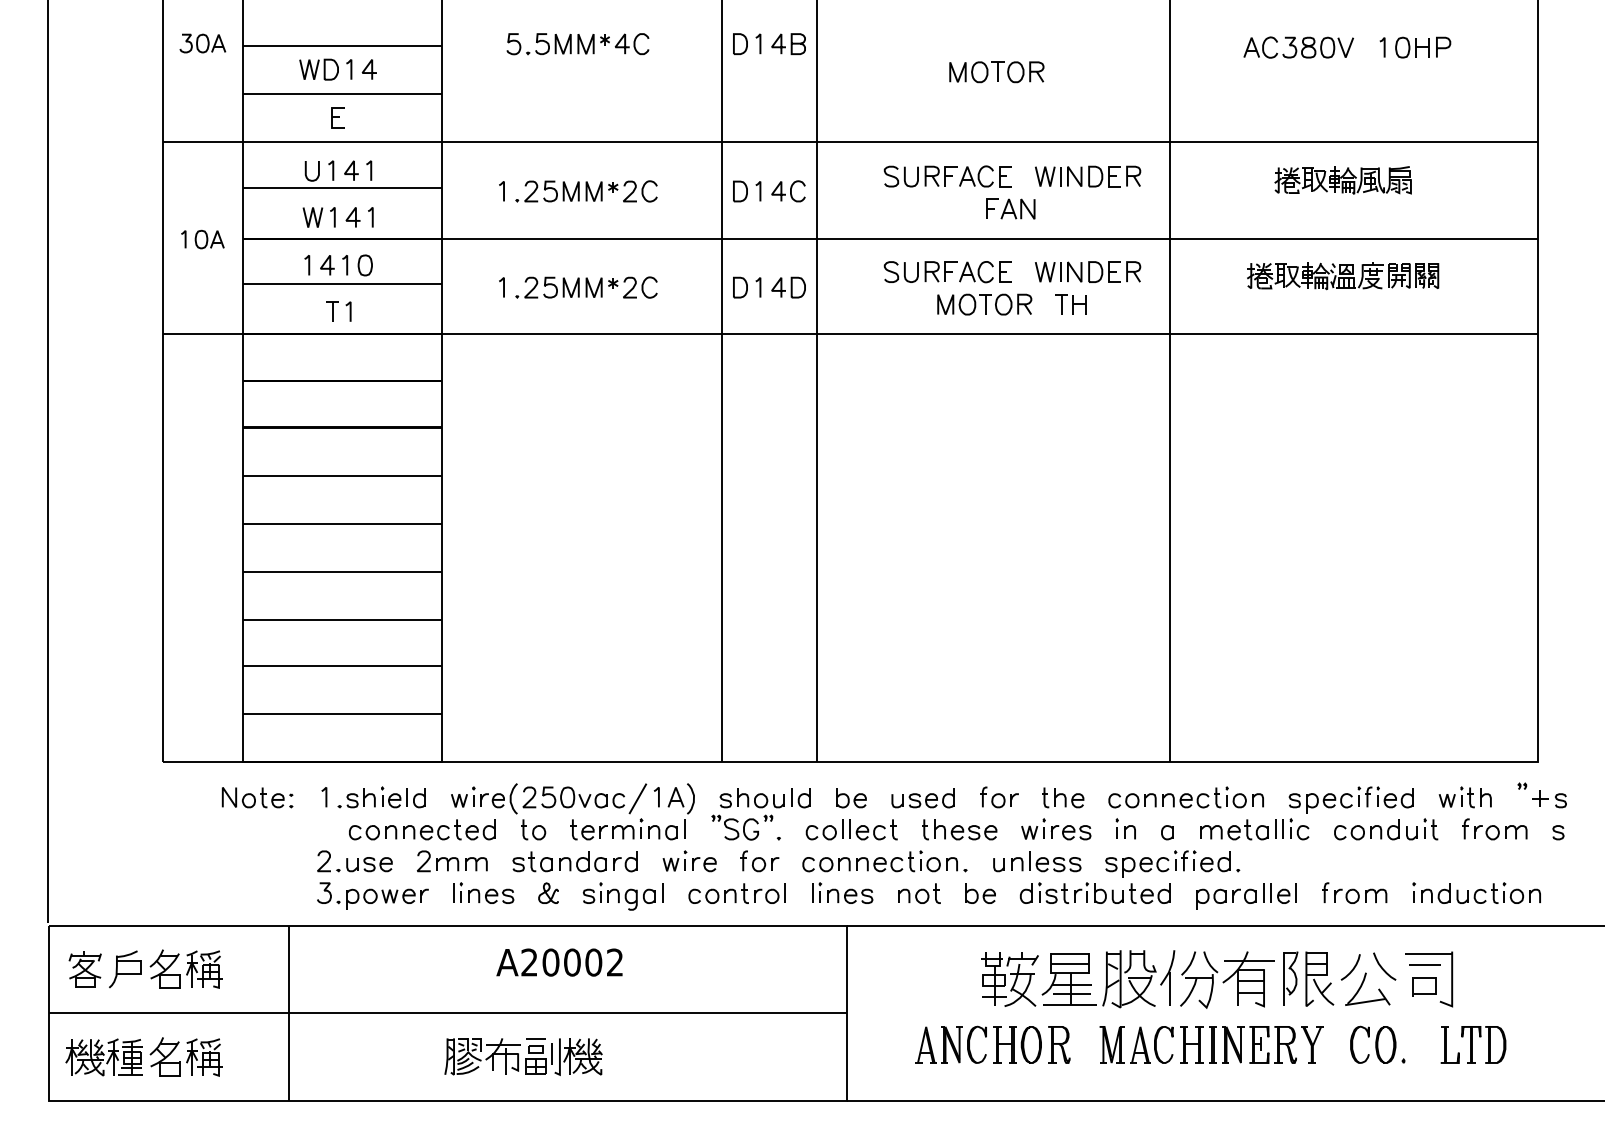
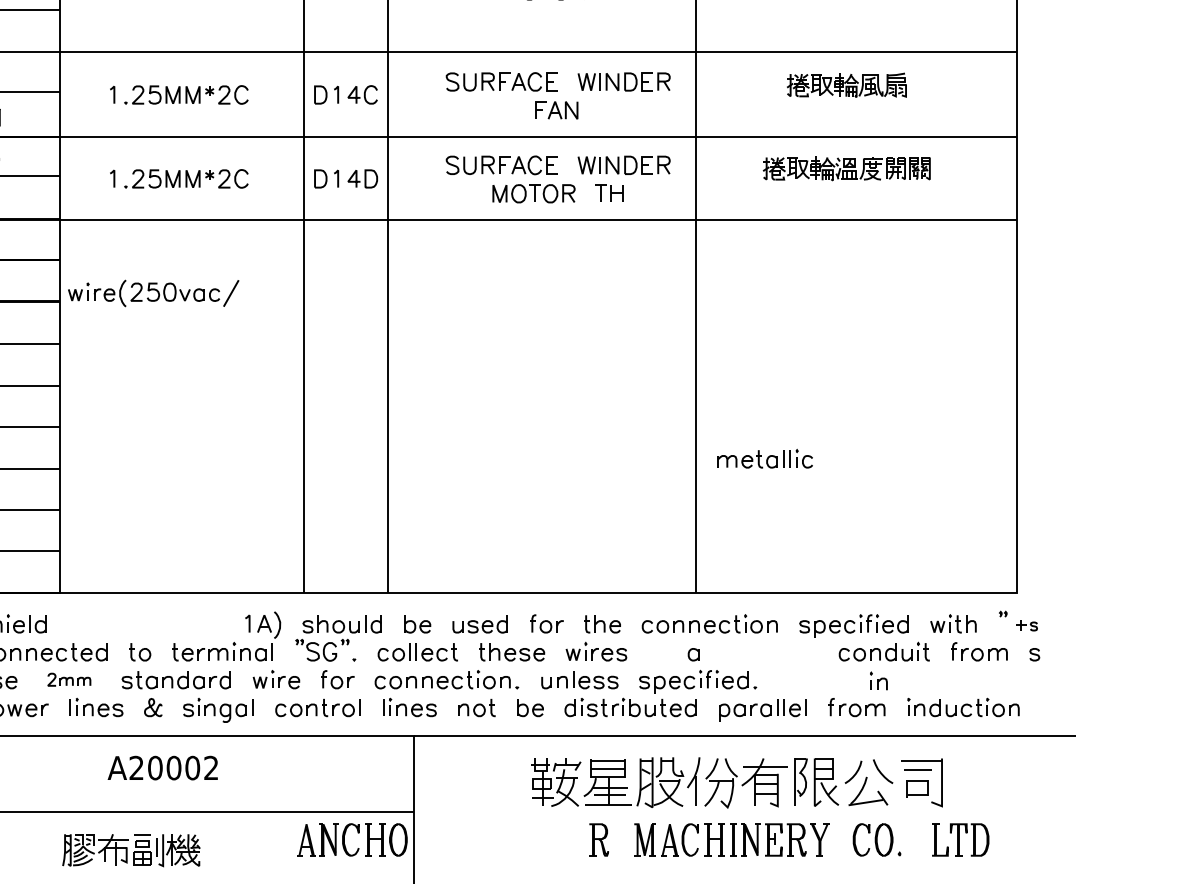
part: (549, 798) -> (154, 293), moved
part: (1549, 799) -> (1026, 625), size x0.7
part: (1125, 828) -> (878, 680), moved
part: (1254, 829) -> (765, 459), moved
part: (452, 861) -> (69, 679), size x0.7
part: (970, 1040) -> (345, 836), moved

